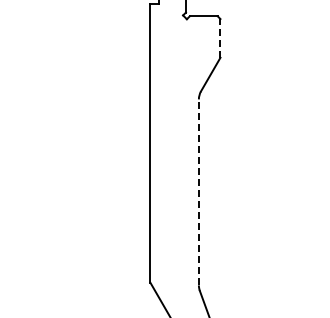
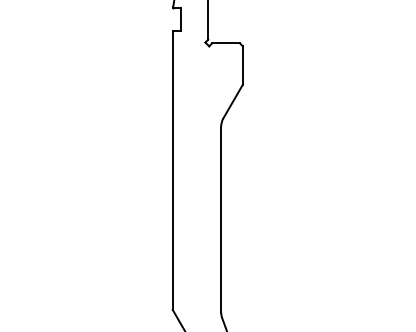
line: (220, 38) -> (242, 65), dashed -> solid
line: (199, 192) -> (221, 219), dashed -> solid

